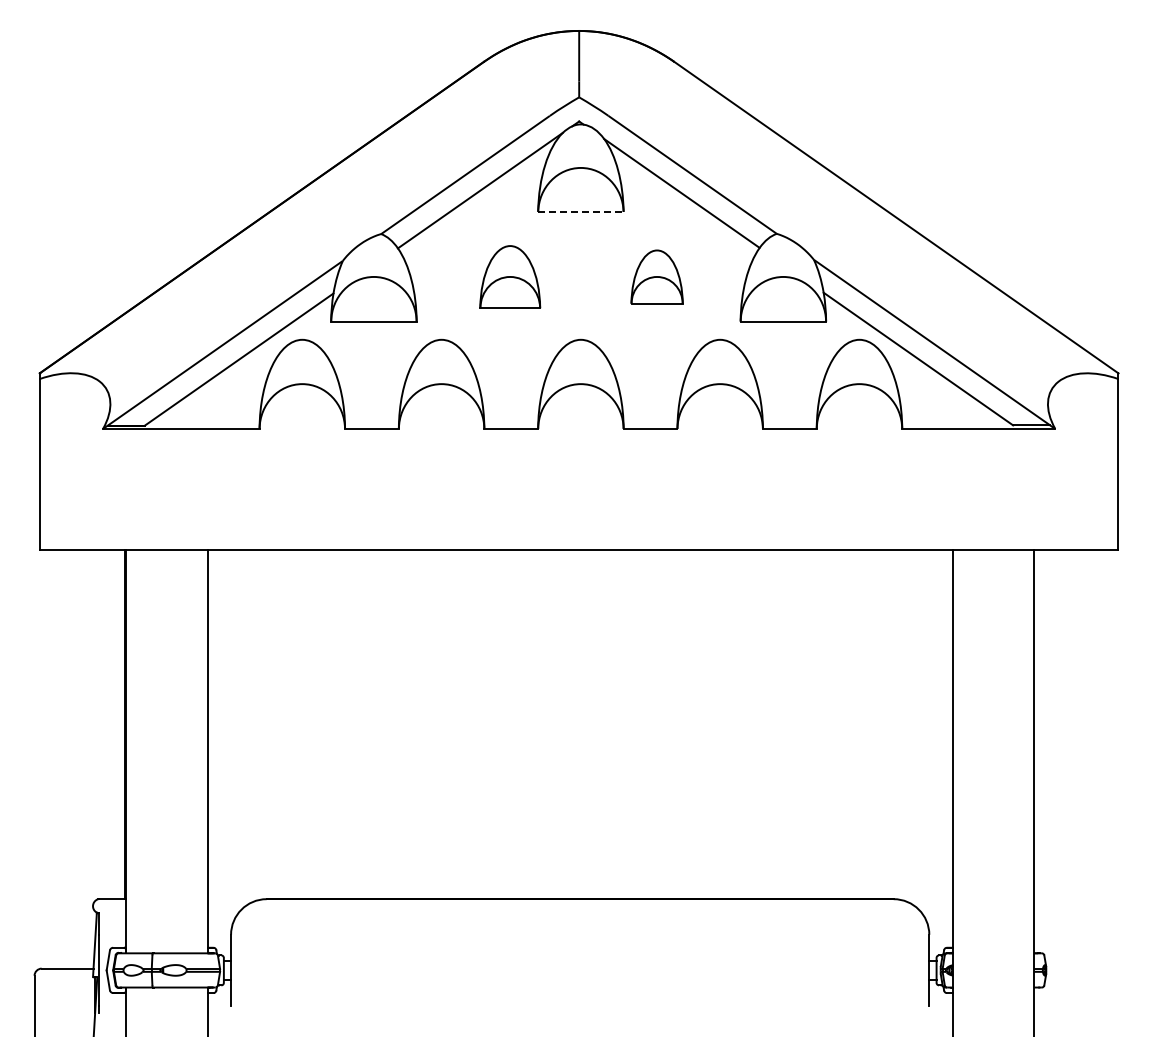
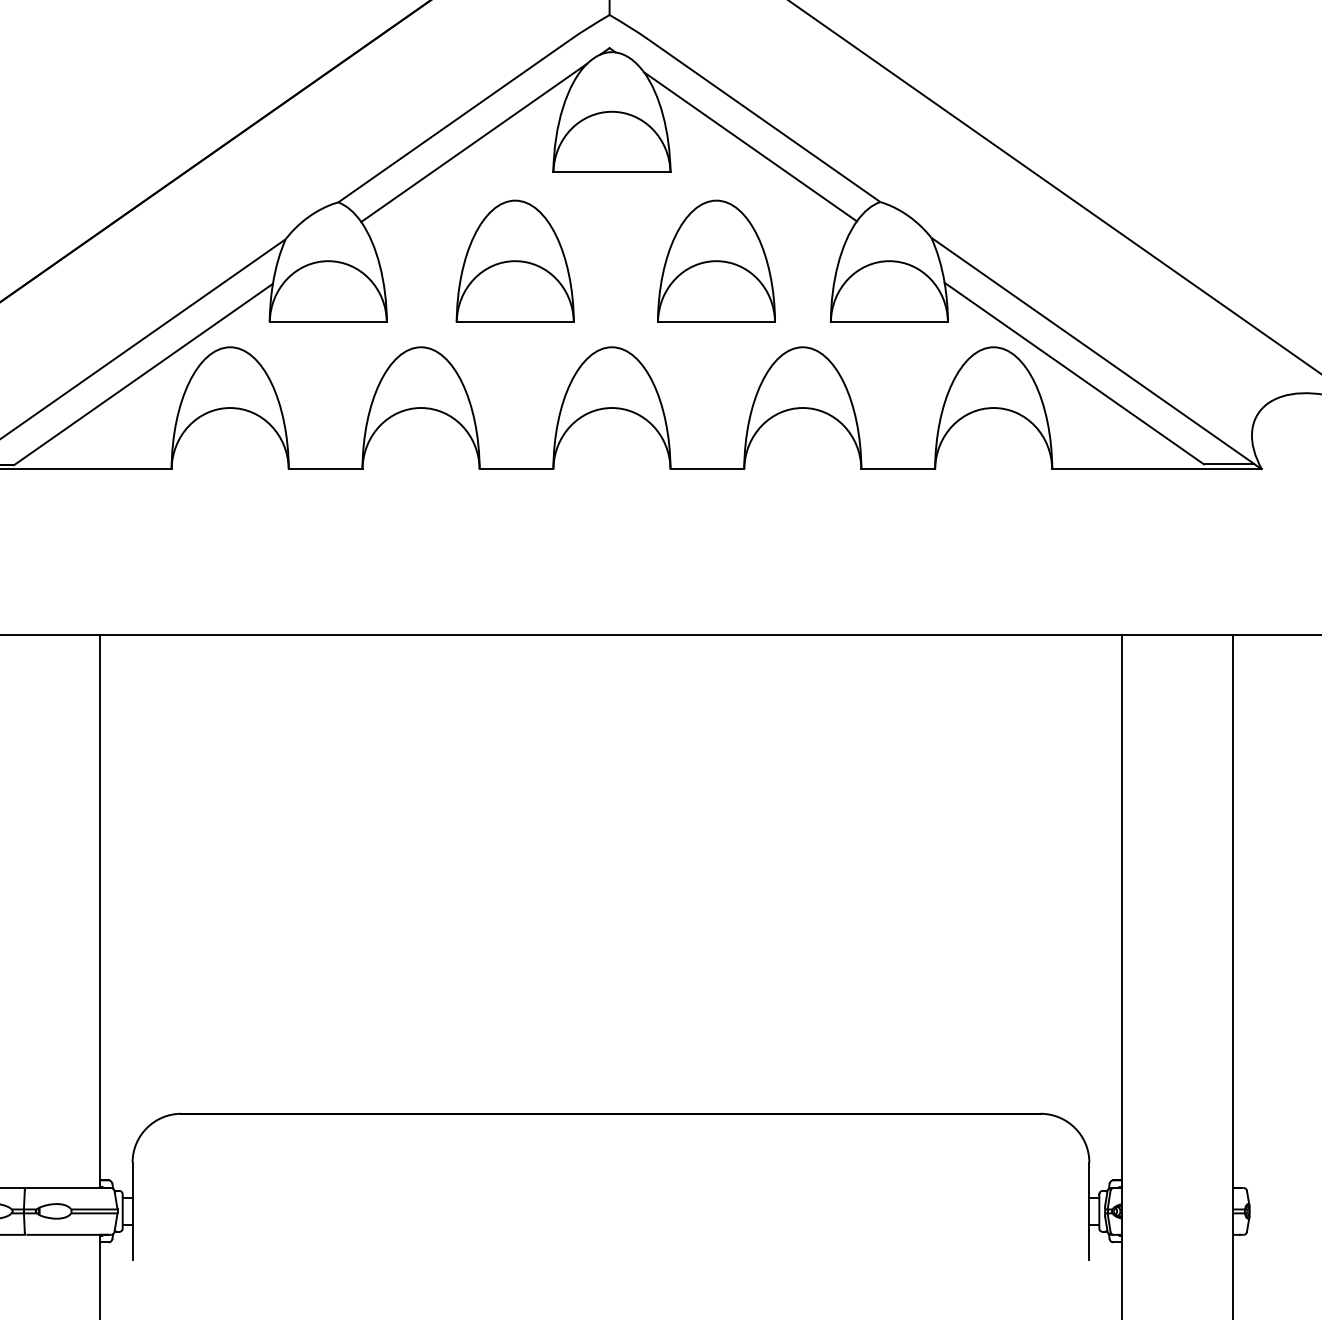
line: (580, 211) -> (611, 171), dashed -> solid
part: (509, 276) -> (514, 260), size x1.43
part: (656, 276) -> (715, 260), size x1.67

